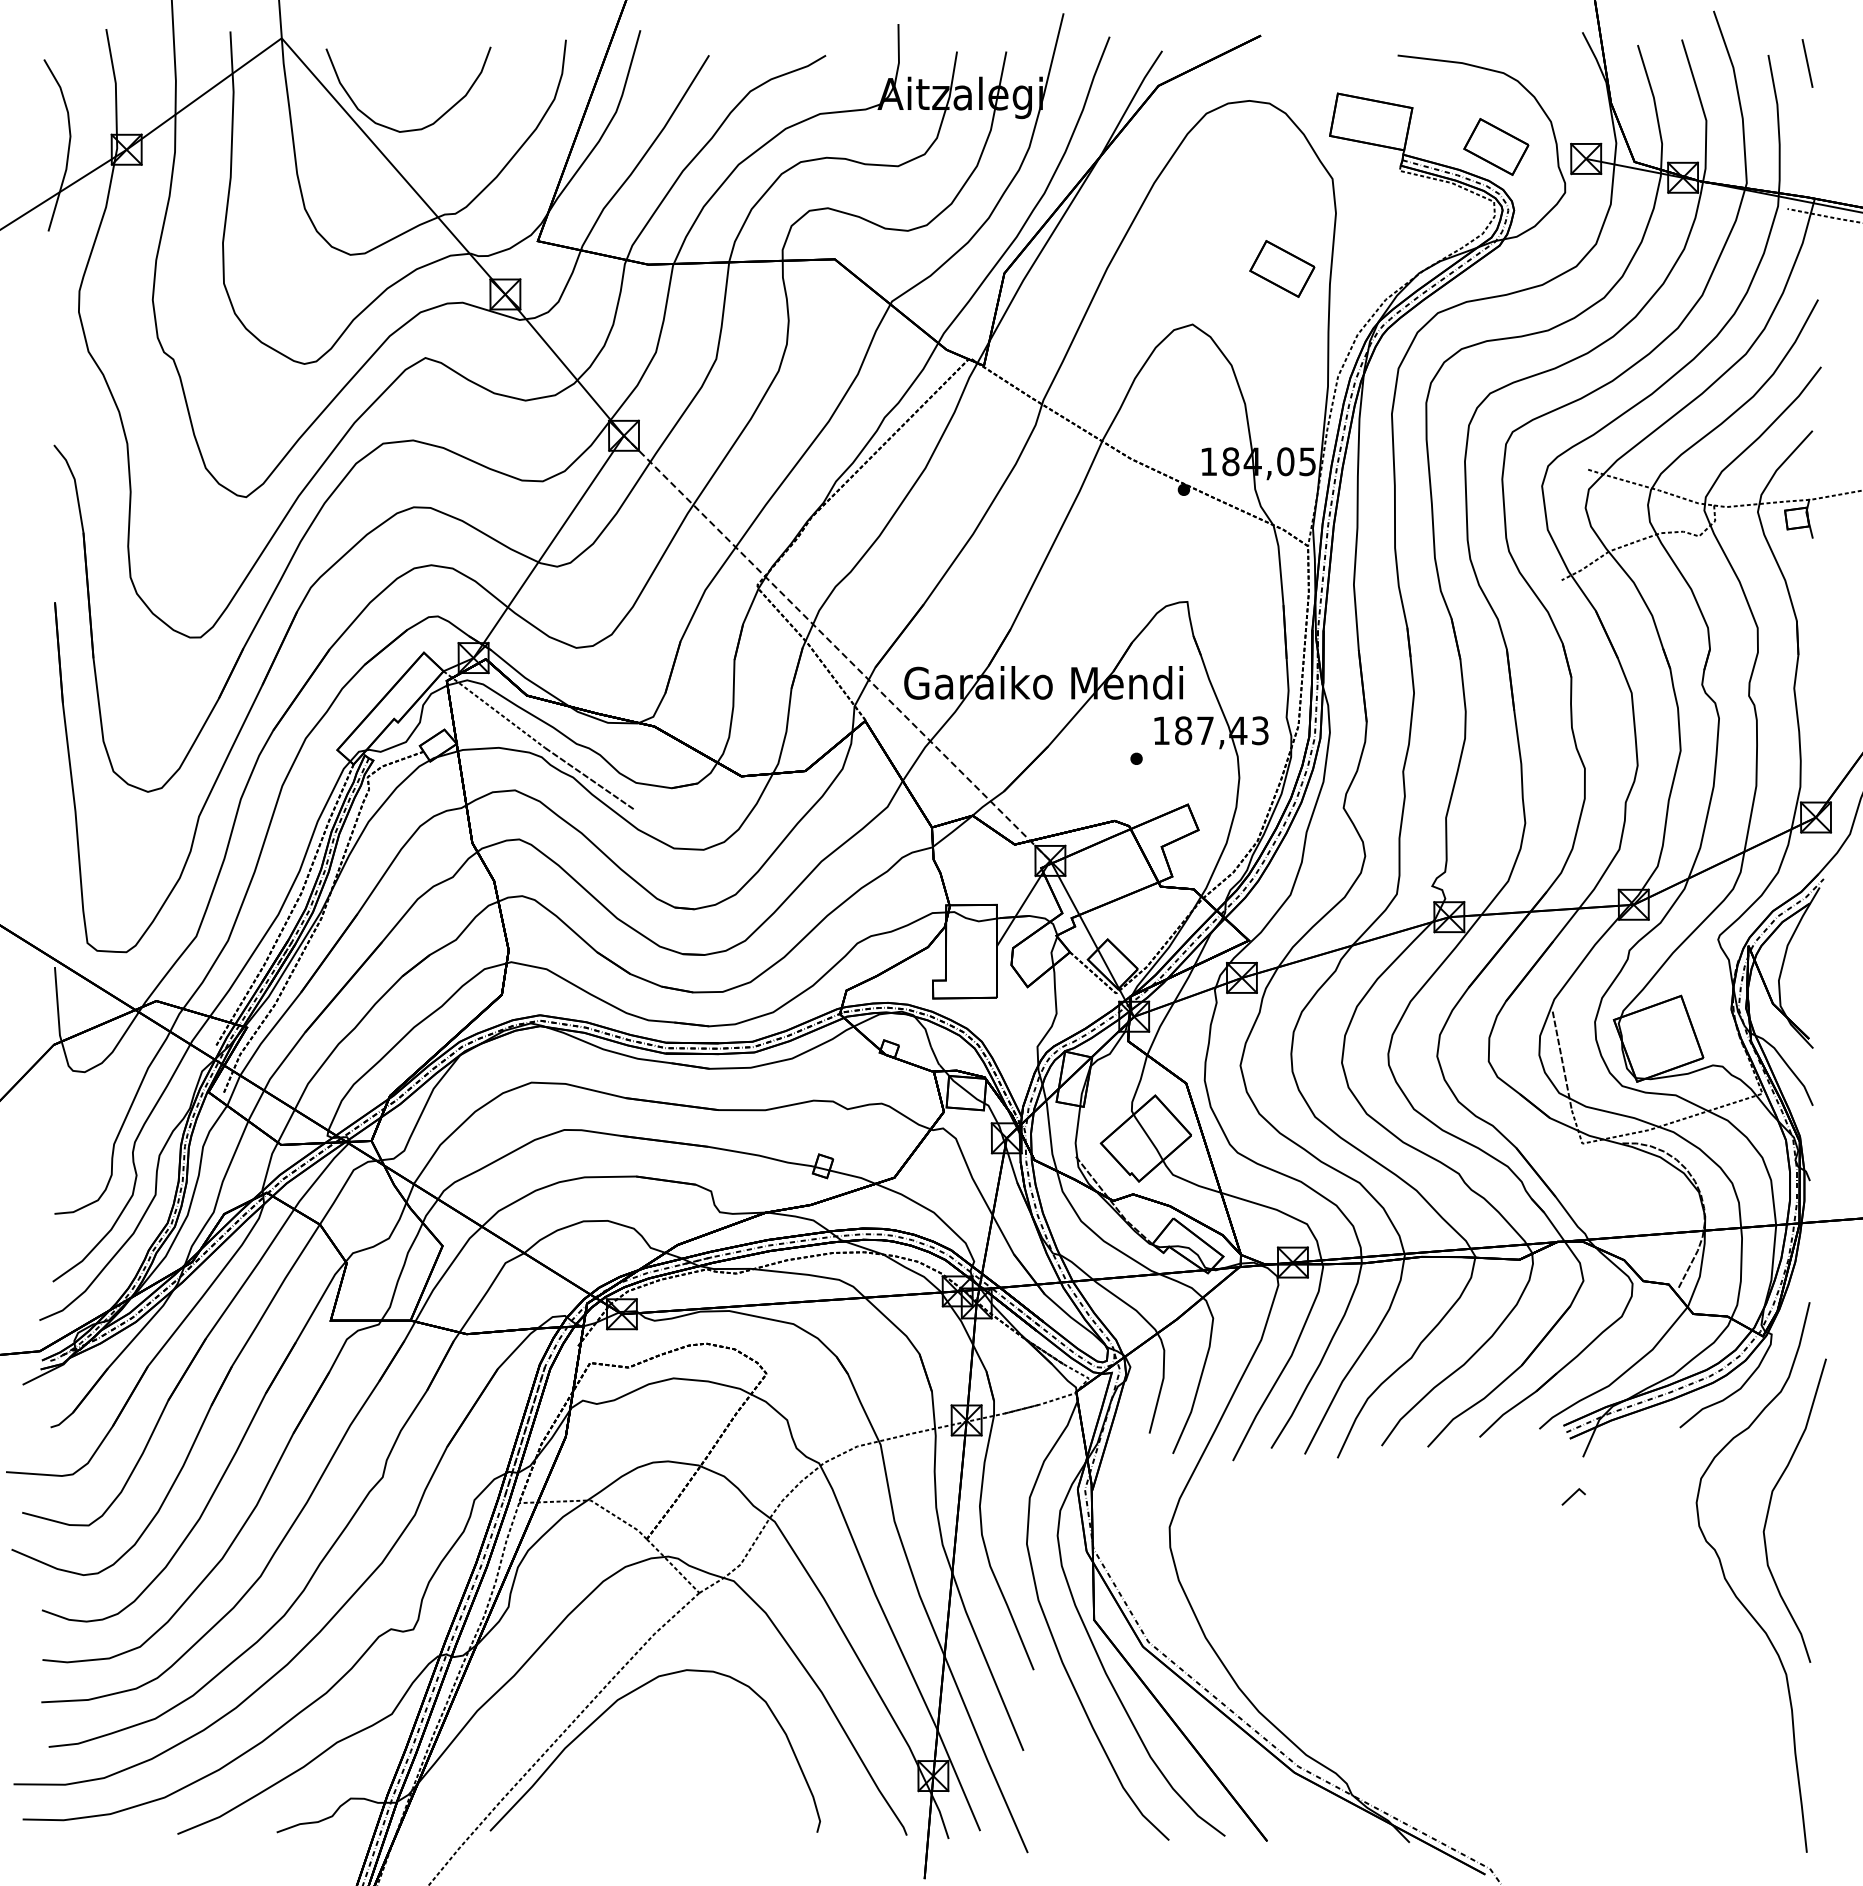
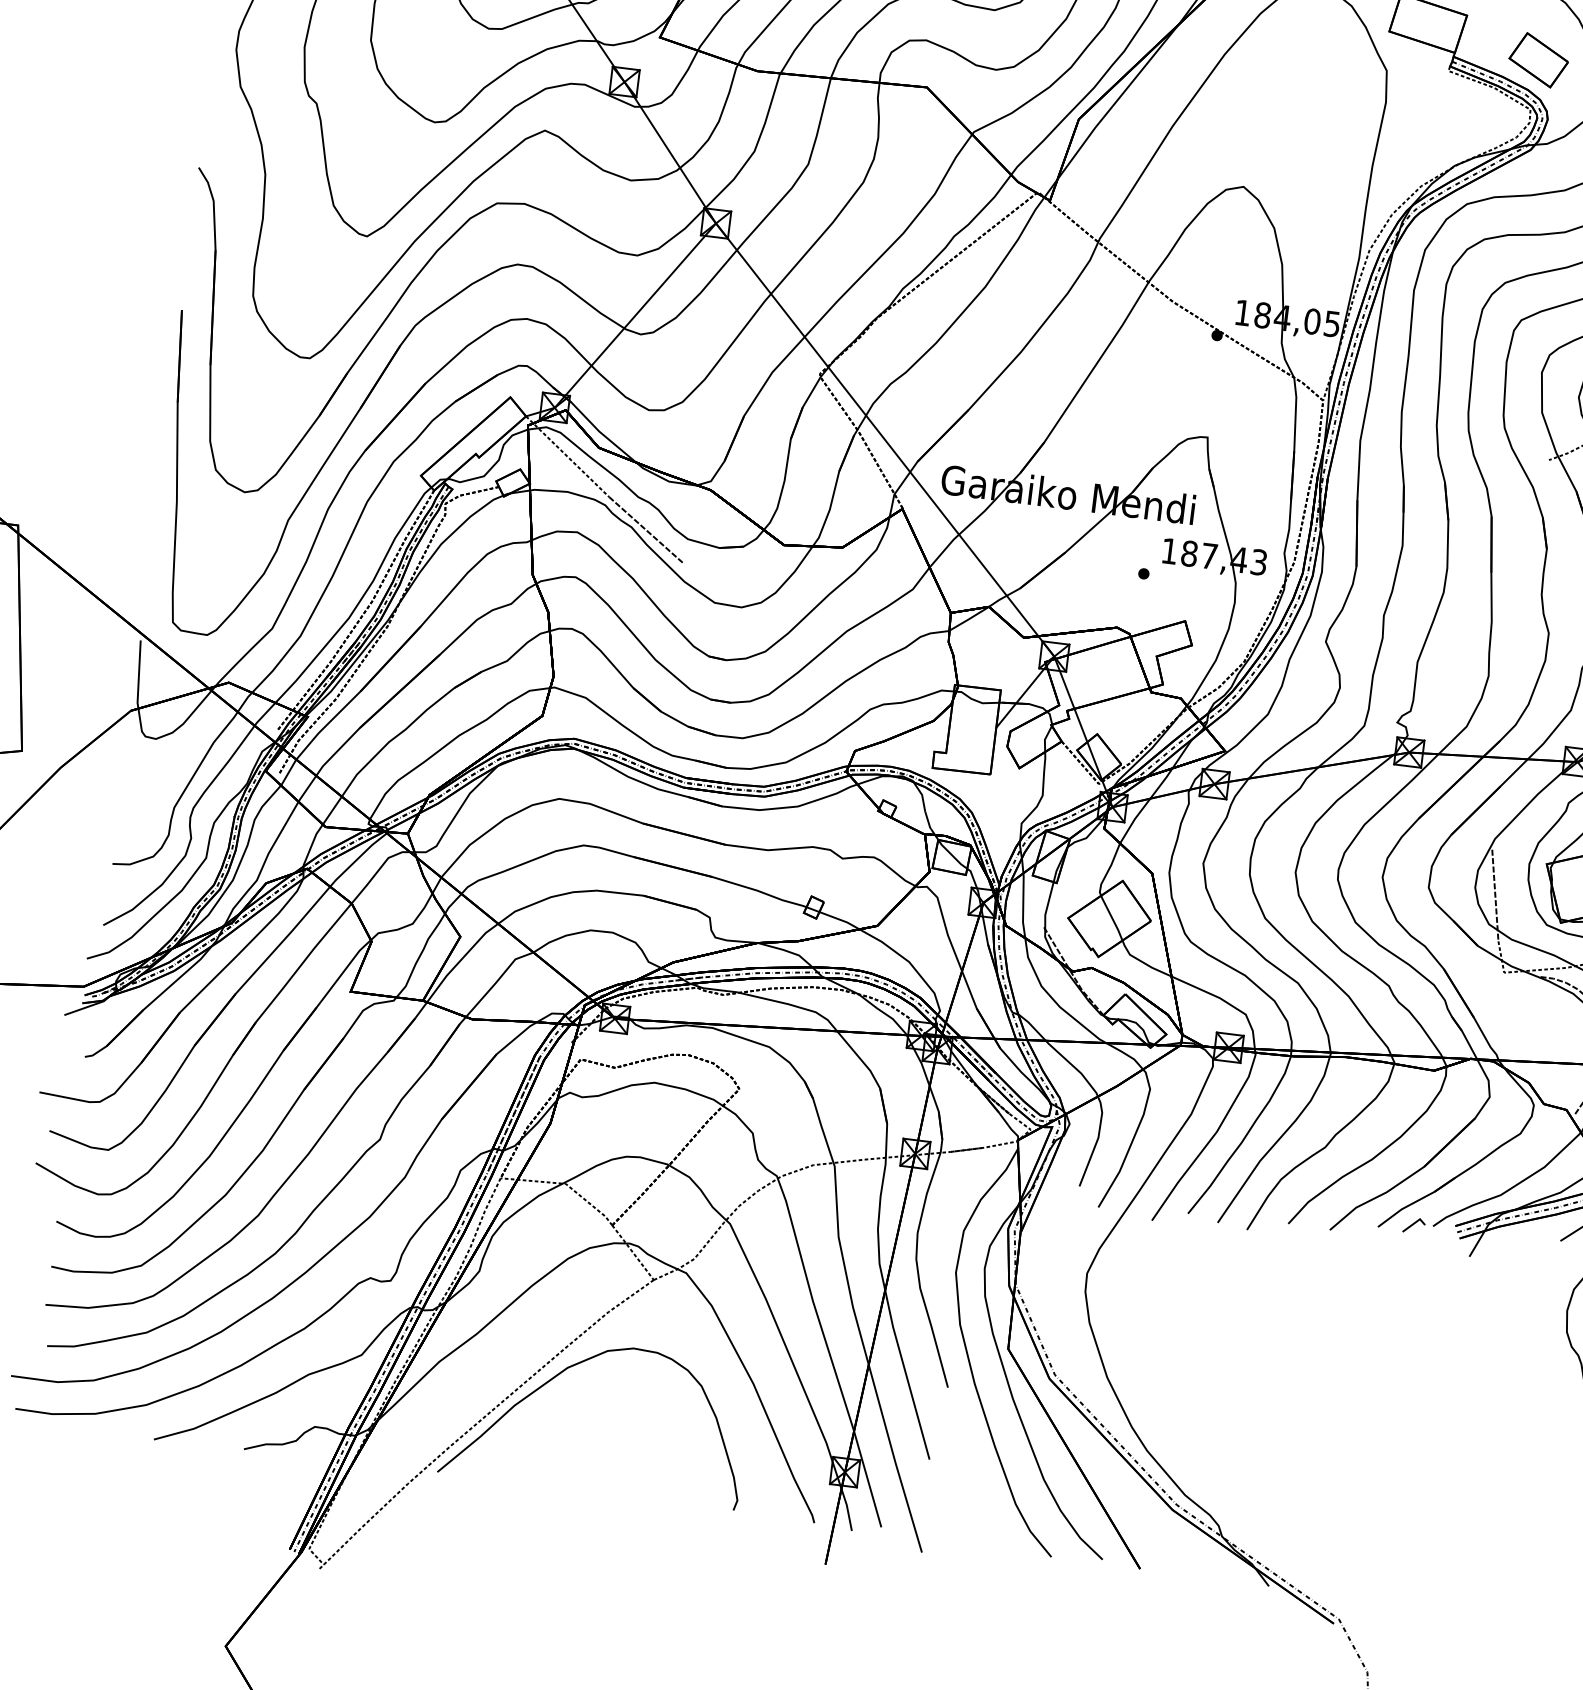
part: (1282, 268) -> (1331, 146), removed
line: (837, 648) -> (885, 440), dashed -> solid
line: (1573, 1495) -> (1414, 1224), moved

